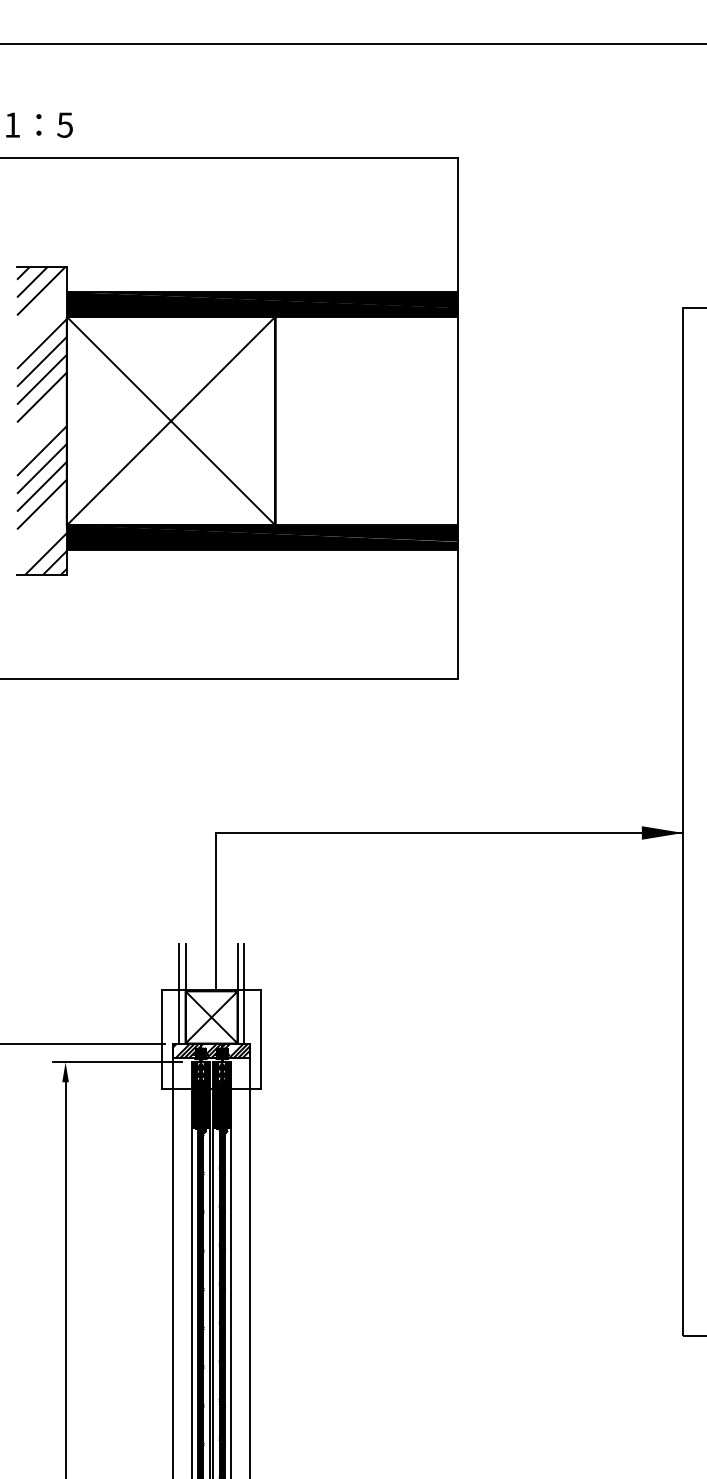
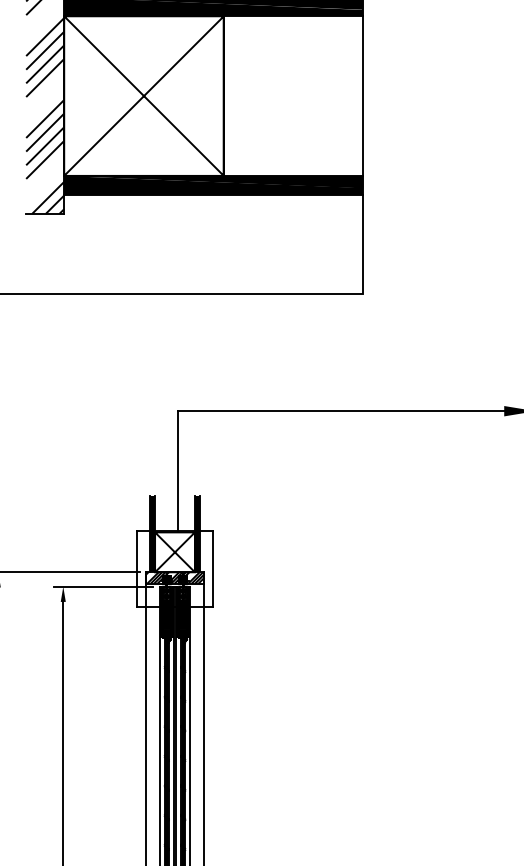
fill: (182, 993) -> (152, 534), added
fill: (240, 993) -> (197, 534), added

